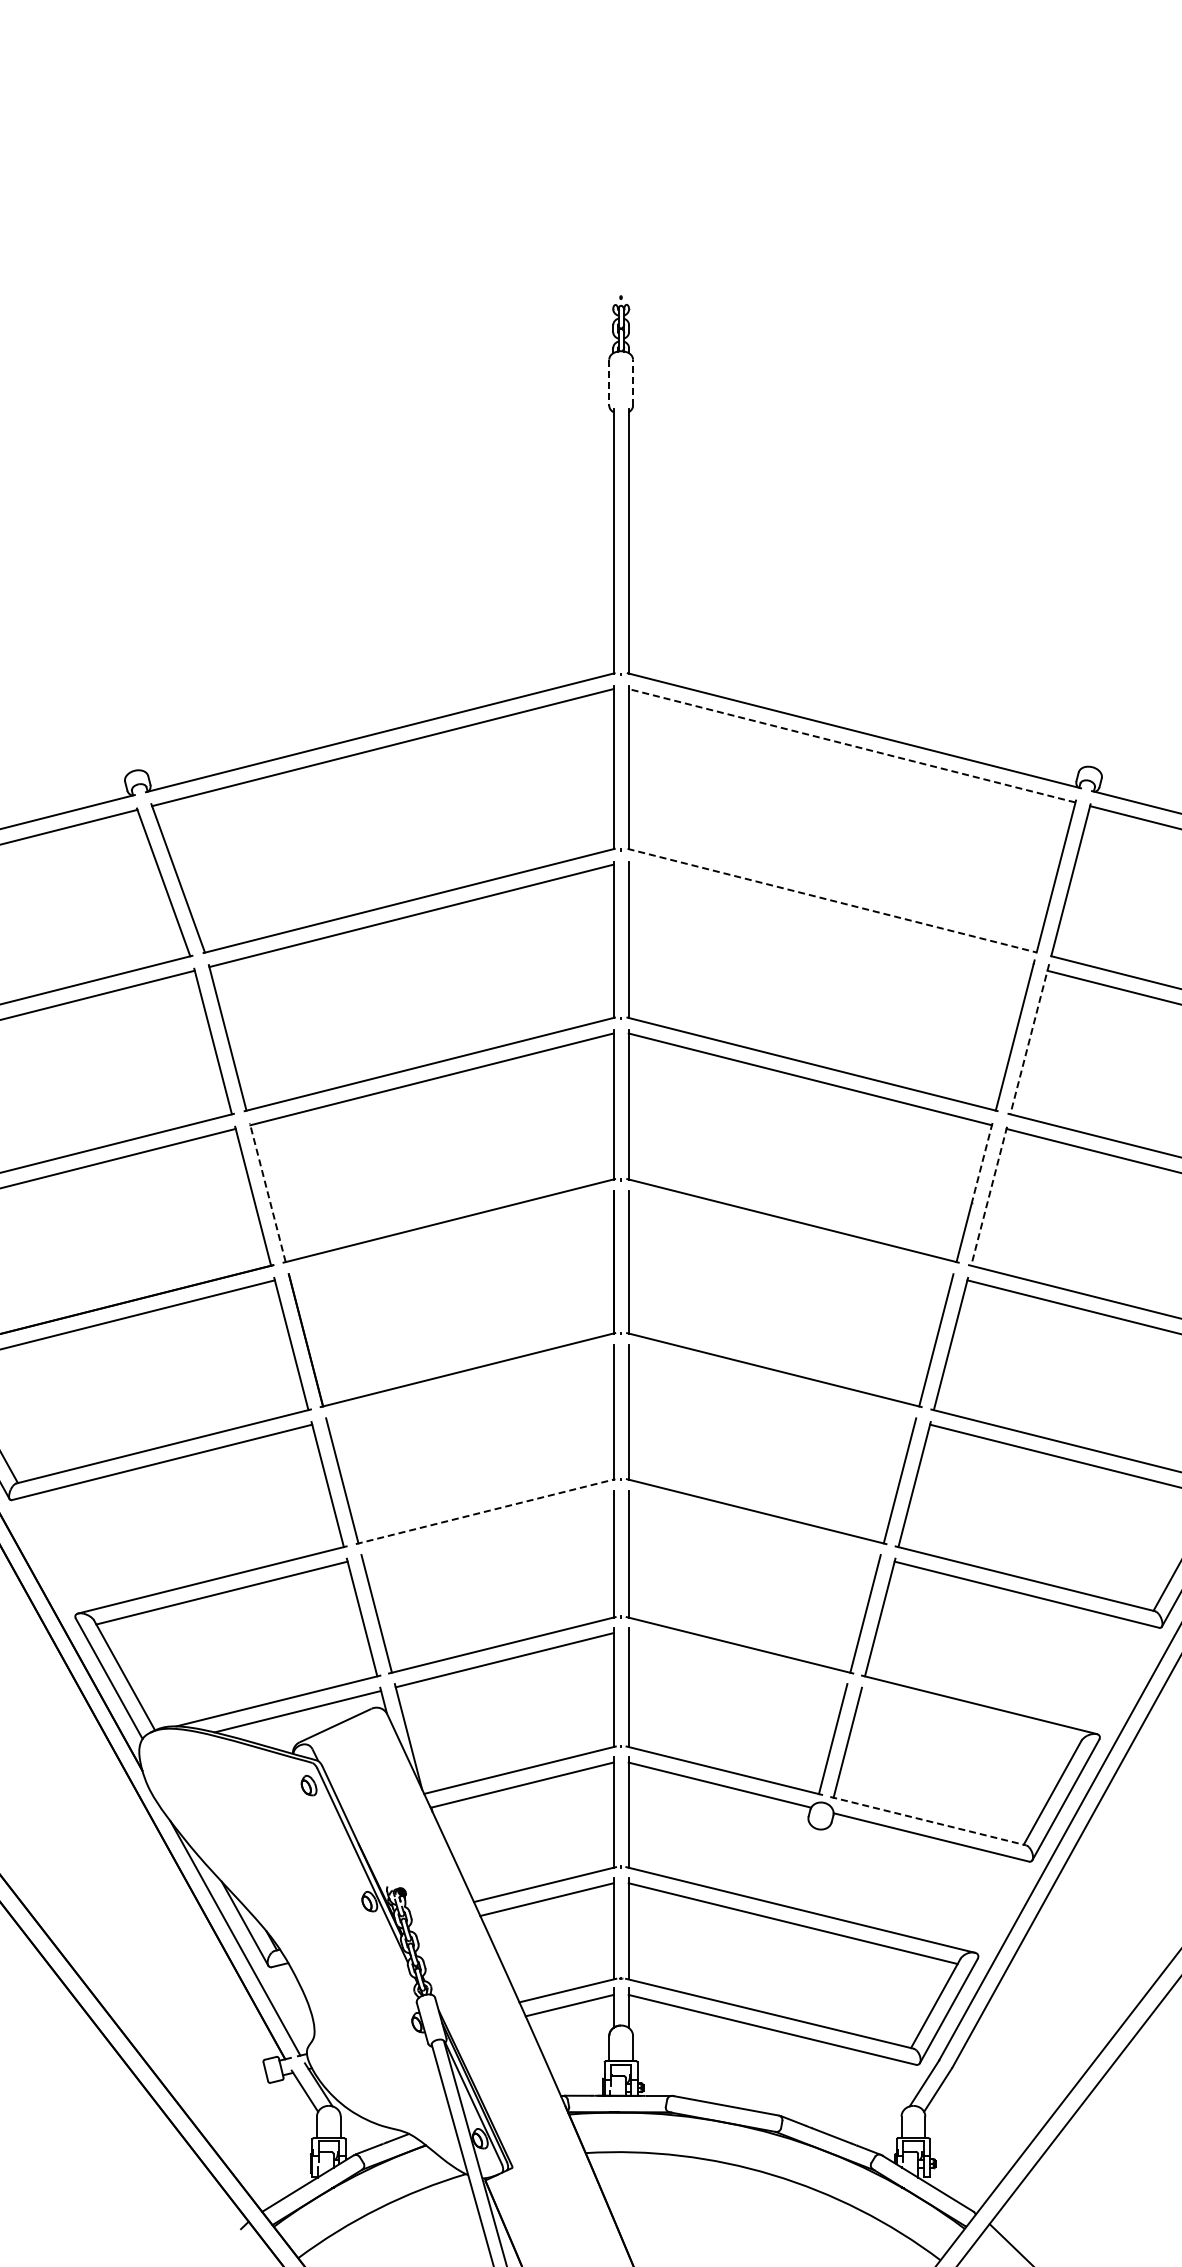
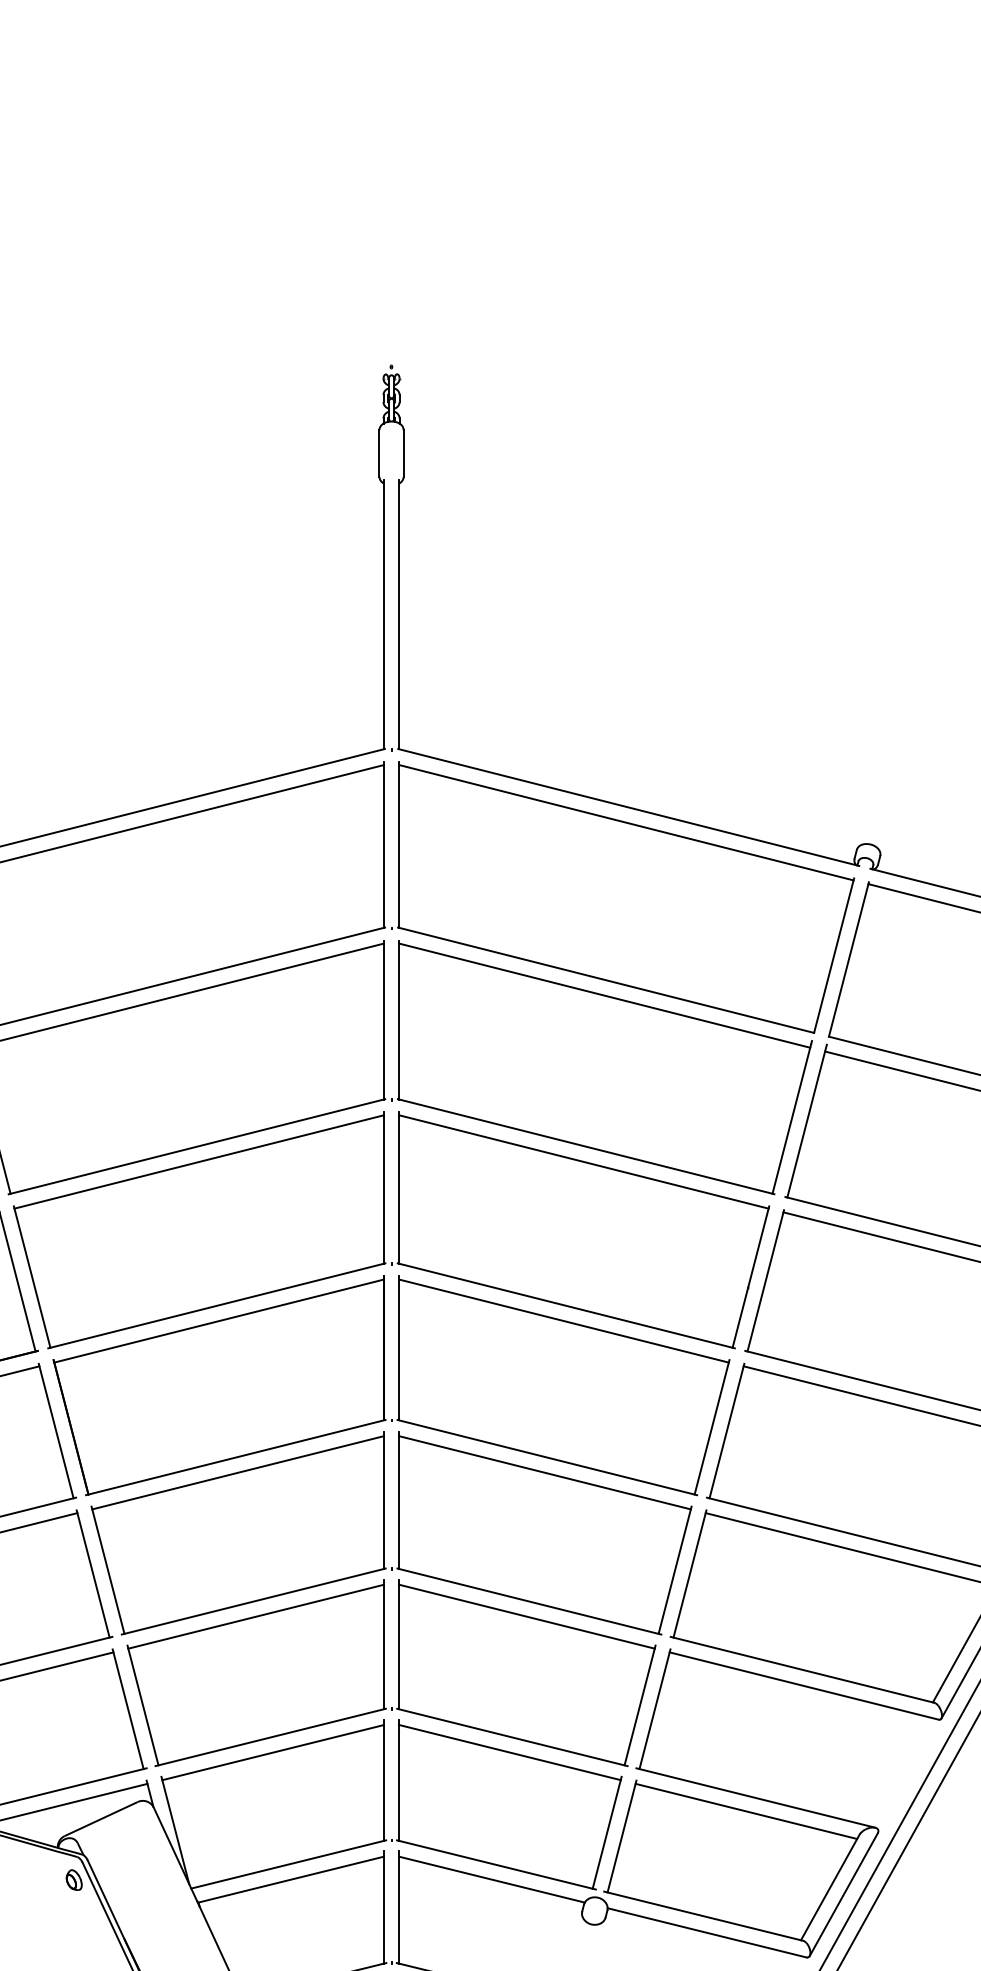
line: (609, 382) -> (379, 453), dashed -> solid
line: (633, 382) -> (404, 453), dashed -> solid
line: (852, 745) -> (626, 822), dashed -> solid
line: (832, 900) -> (606, 980), dashed -> solid
line: (830, 915) -> (604, 995), added
line: (1029, 1039) -> (806, 1121), dashed -> solid
line: (982, 1163) -> (759, 1247), dashed -> solid
line: (267, 1192) -> (31, 1276), dashed -> solid
line: (989, 1196) -> (766, 1281), dashed -> solid
line: (451, 1235) -> (219, 1320), added
line: (790, 1235) -> (563, 1320), added
line: (469, 1385) -> (237, 1473), added
line: (771, 1385) -> (544, 1473), added
line: (485, 1511) -> (253, 1601), dashed -> solid
line: (487, 1526) -> (255, 1616), added
line: (754, 1526) -> (527, 1616), added
line: (737, 1660) -> (509, 1752), added
line: (970, 1717) -> (746, 1810), added
line: (928, 1821) -> (704, 1916), dashed -> solid

